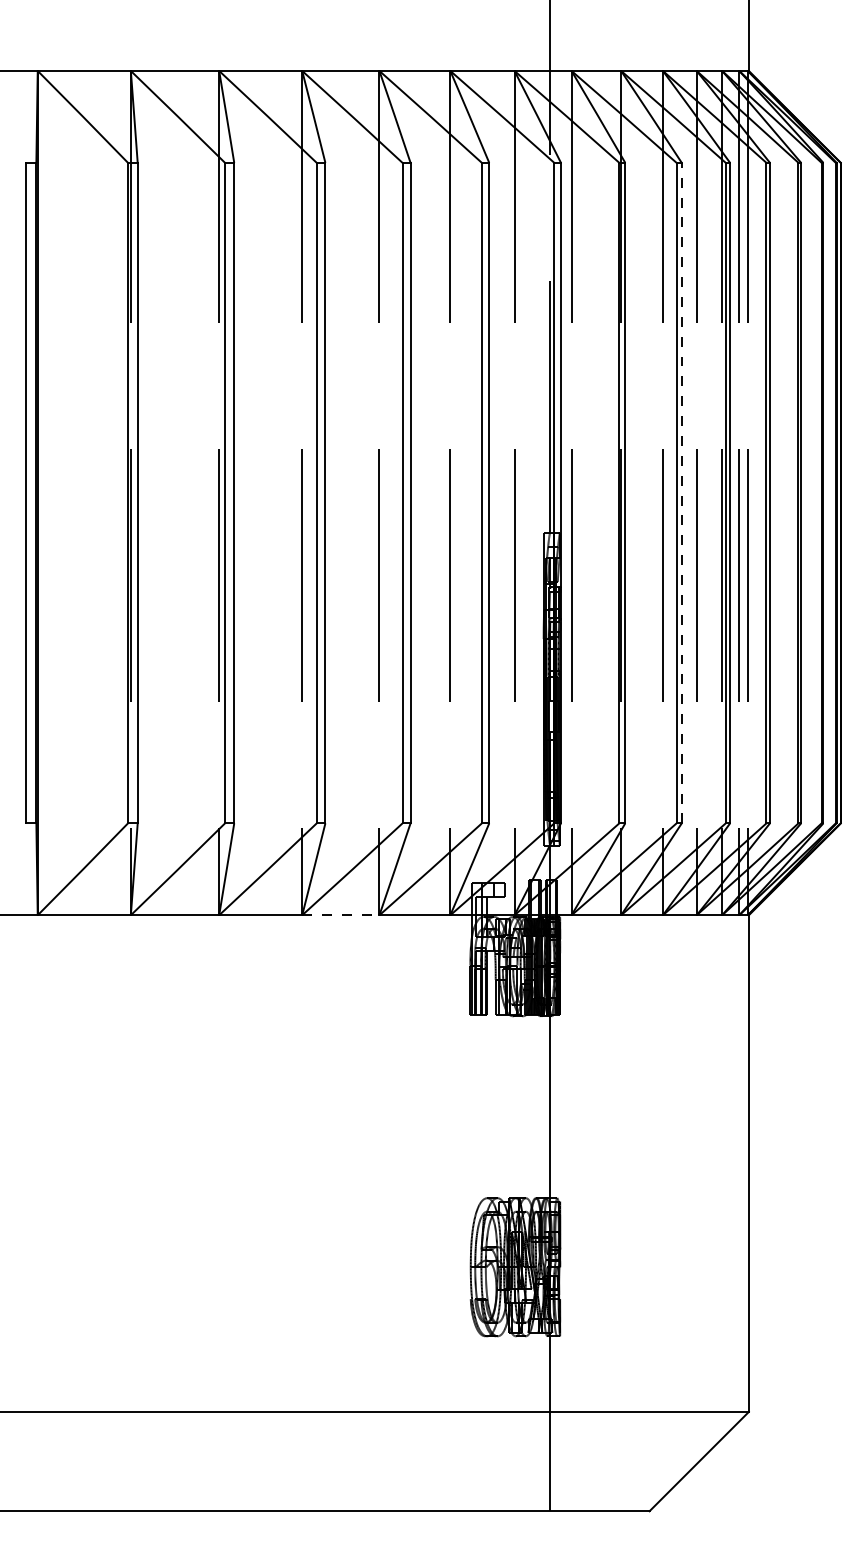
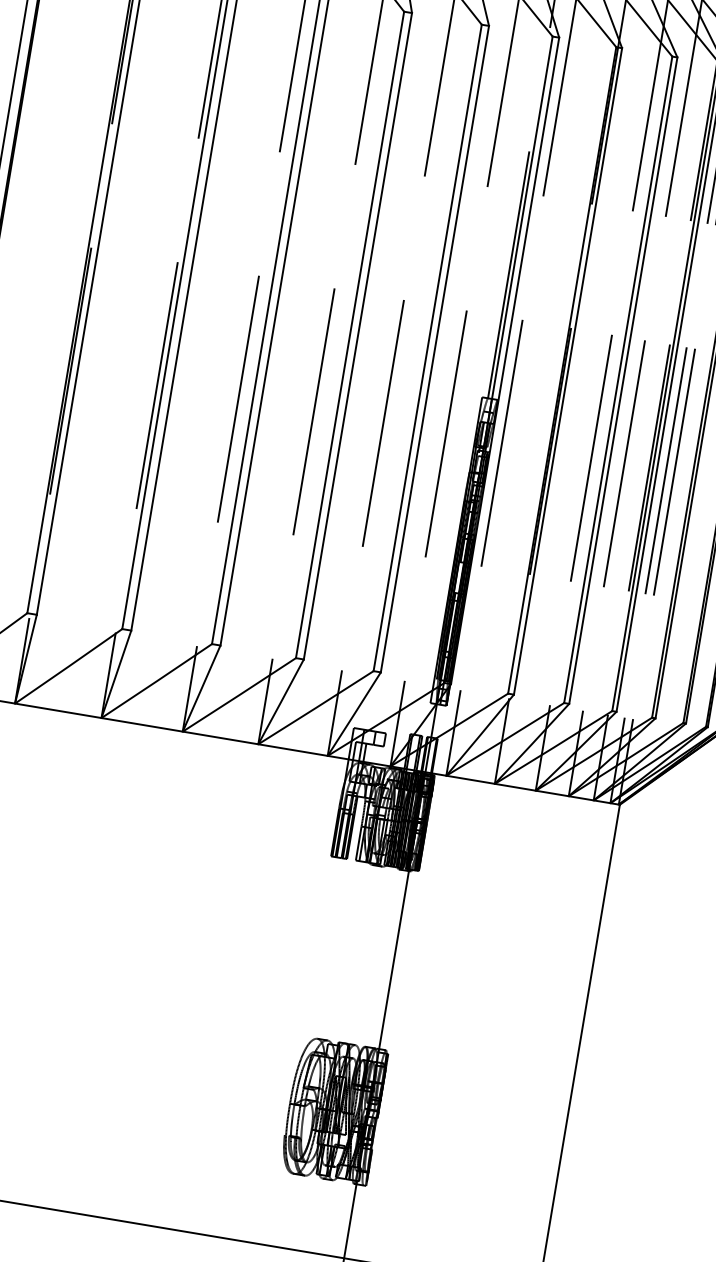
line: (681, 492) -> (623, 380), dashed -> solid
line: (340, 915) -> (220, 738), dashed -> solid

